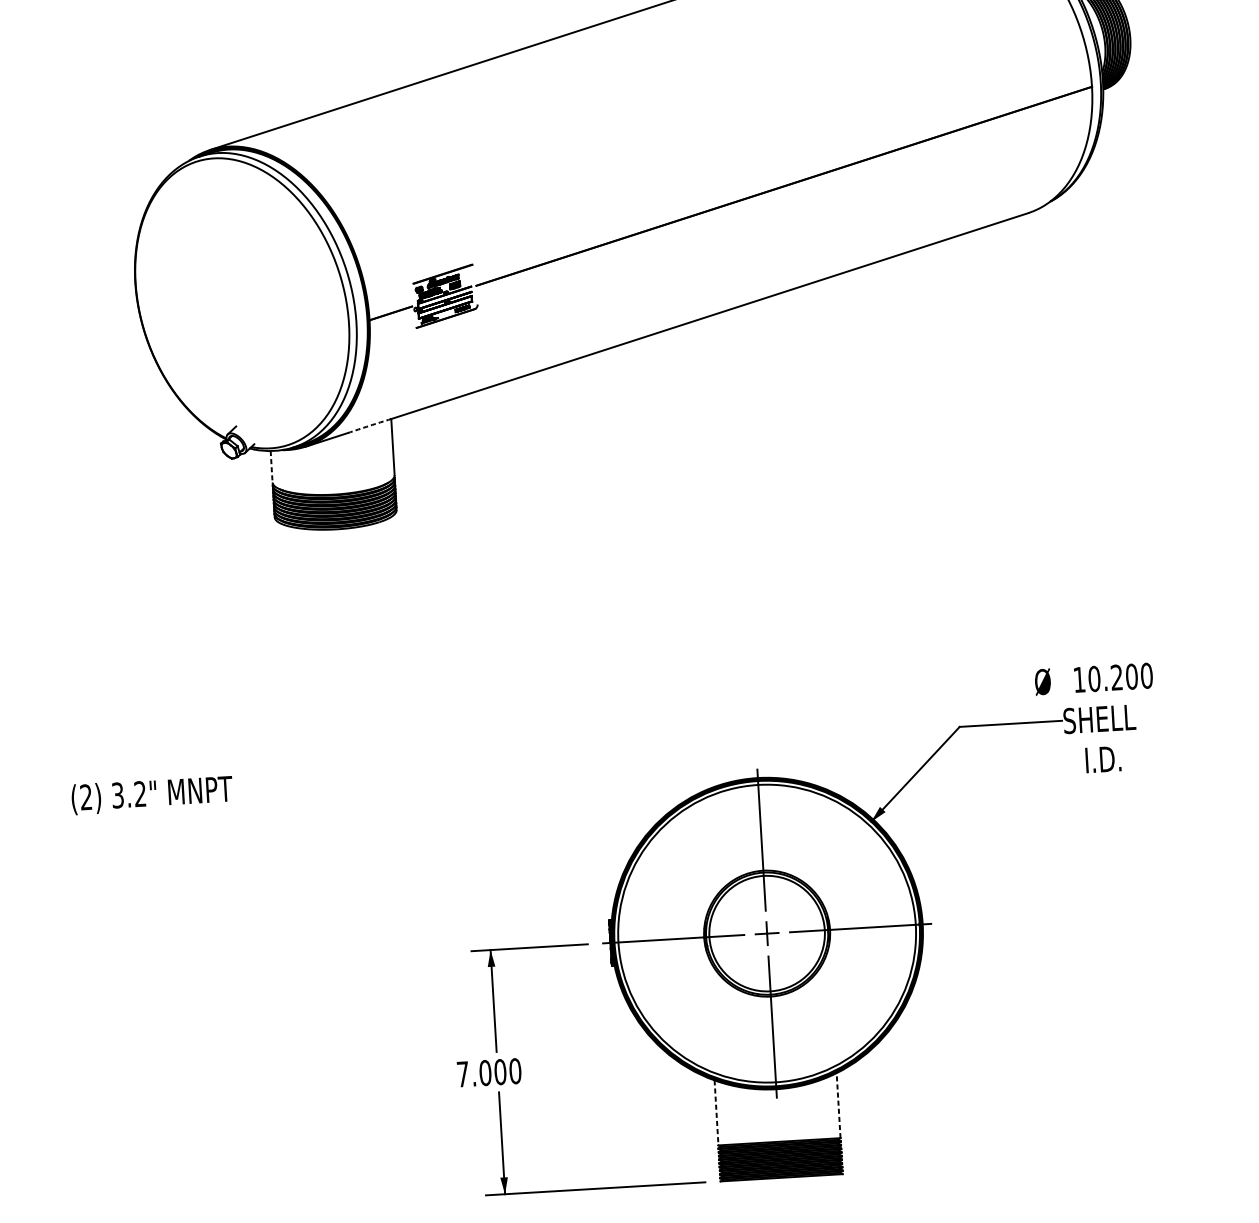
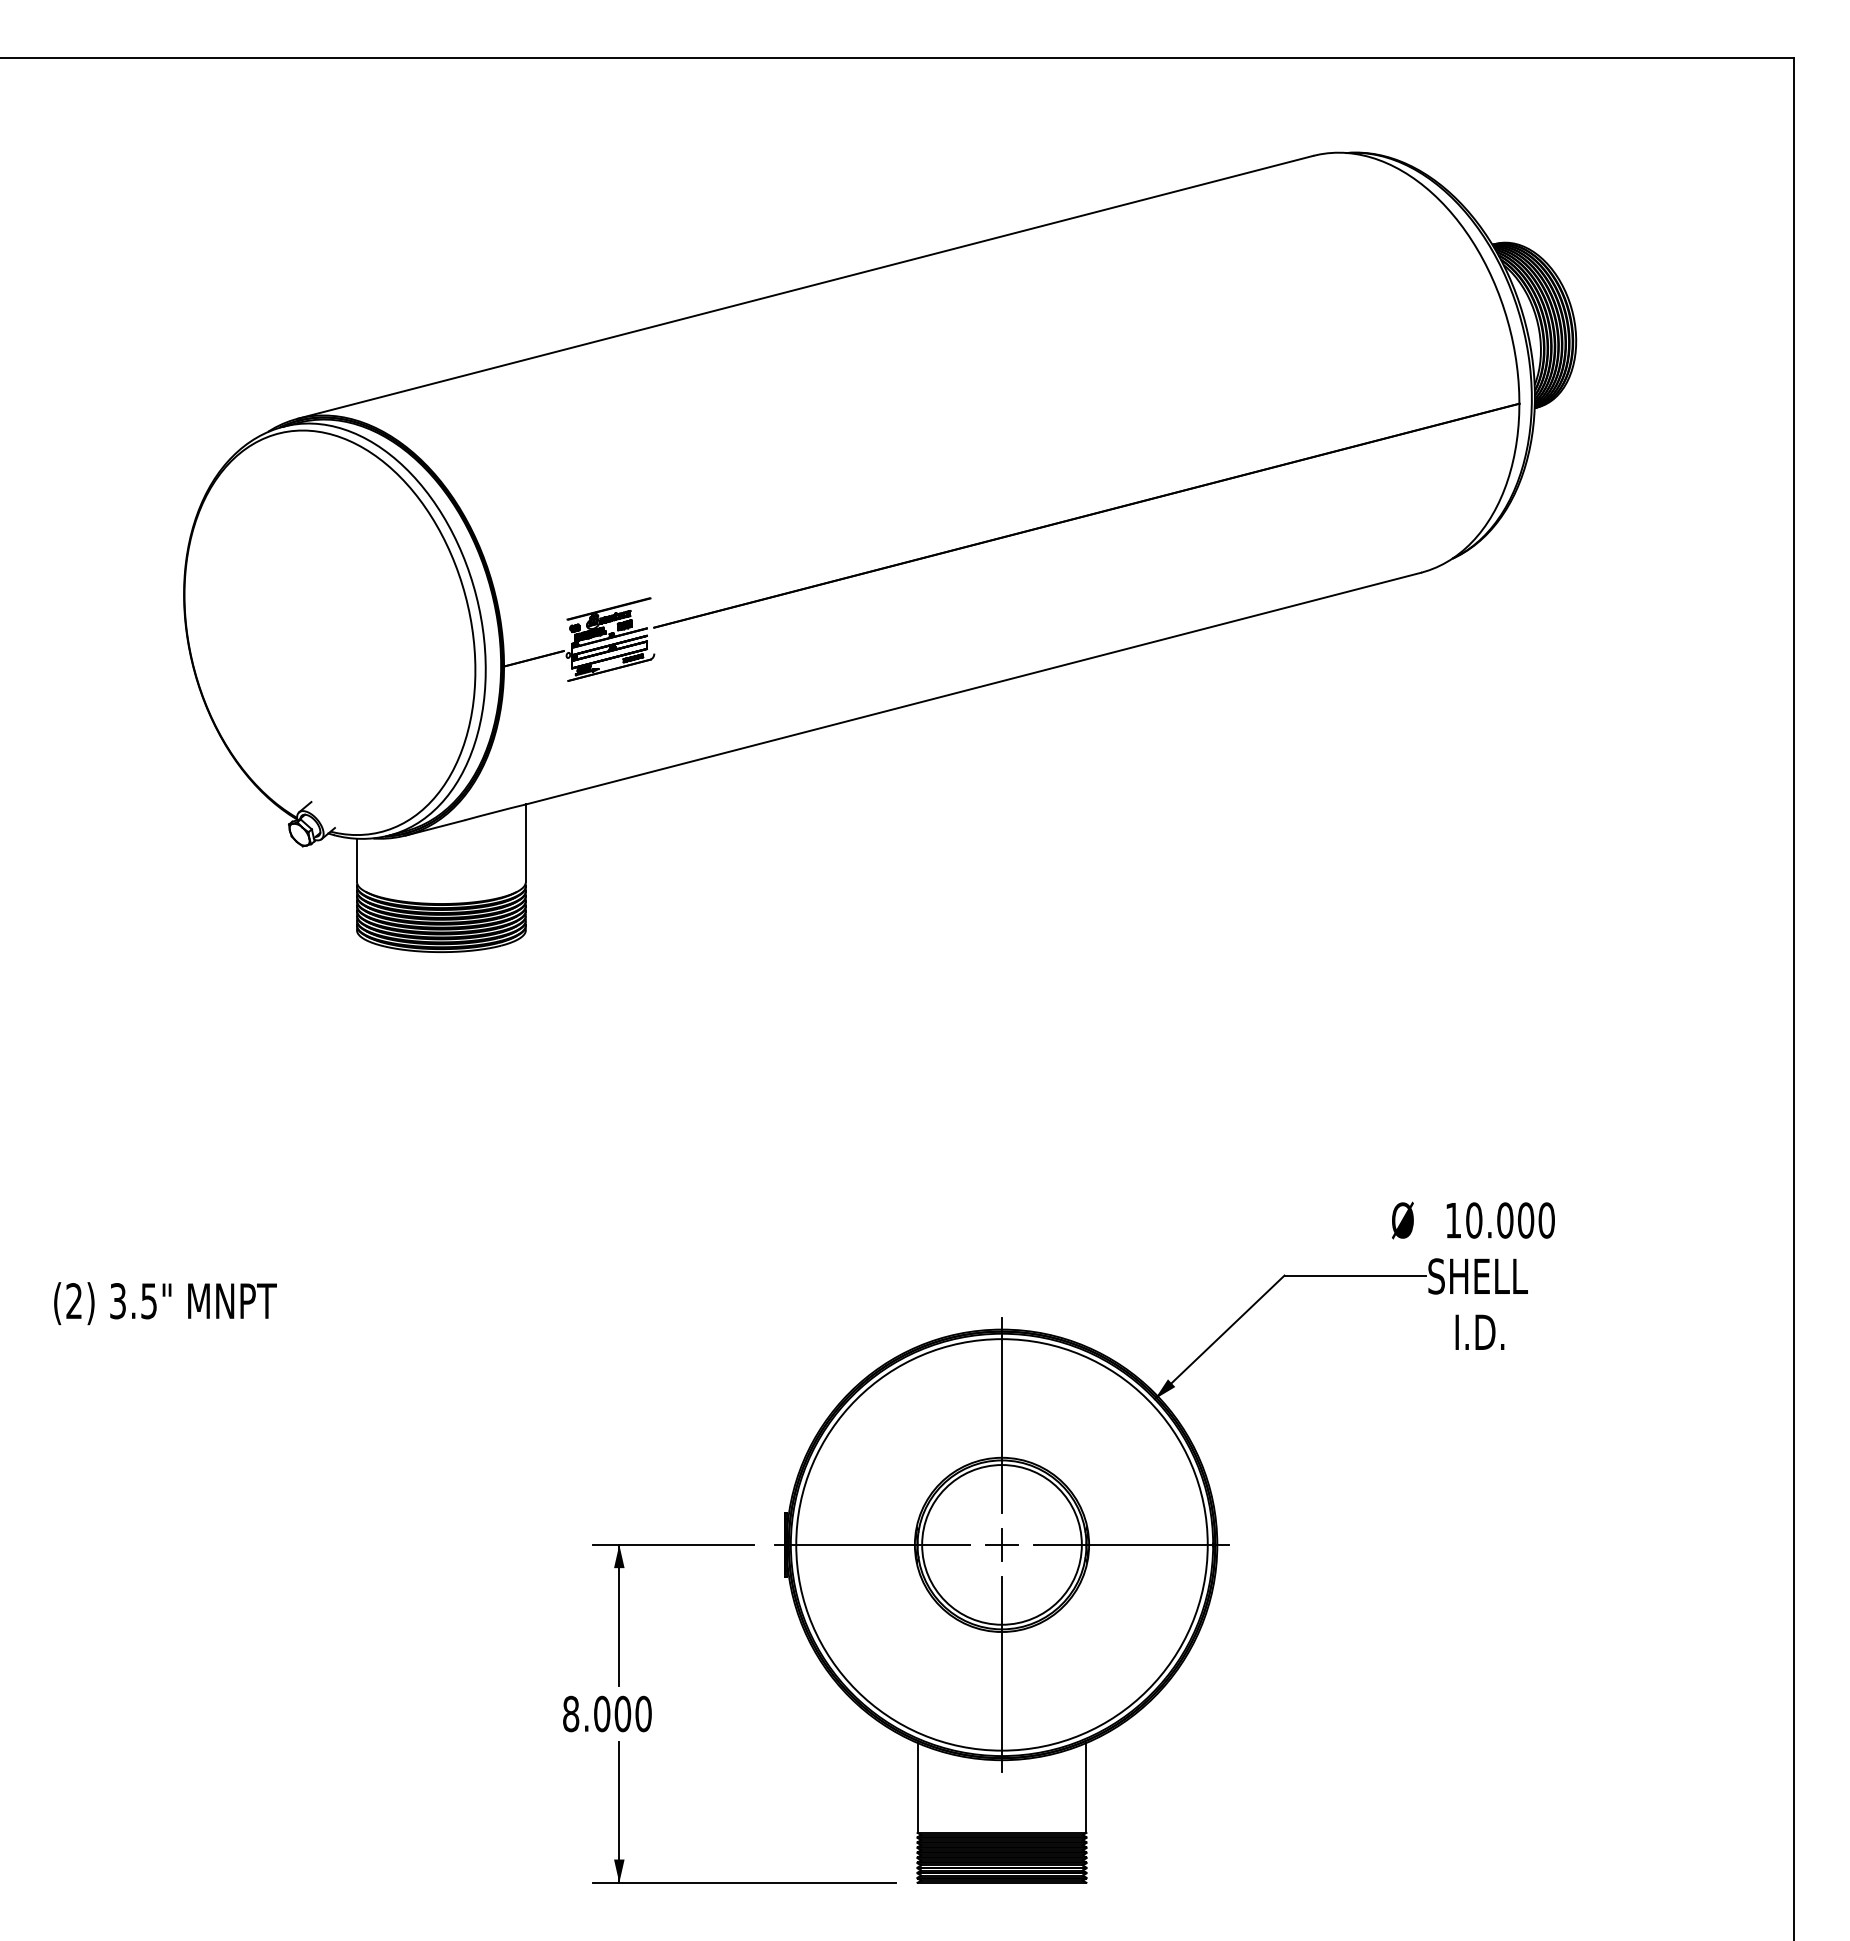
arc: (369, 426) -> (495, 812), dashed -> solid
line: (271, 466) -> (356, 860), dashed -> solid
text: (1117, 677) -> (1505, 1220), 10.200 -> 10.000
text: (139, 794) -> (148, 1301), 3.2" -> 3.5"
text: (463, 1073) -> (571, 1713), 7.000 -> 8.000
line: (838, 1105) -> (1086, 1787), dashed -> solid
line: (716, 1112) -> (917, 1787), dashed -> solid

